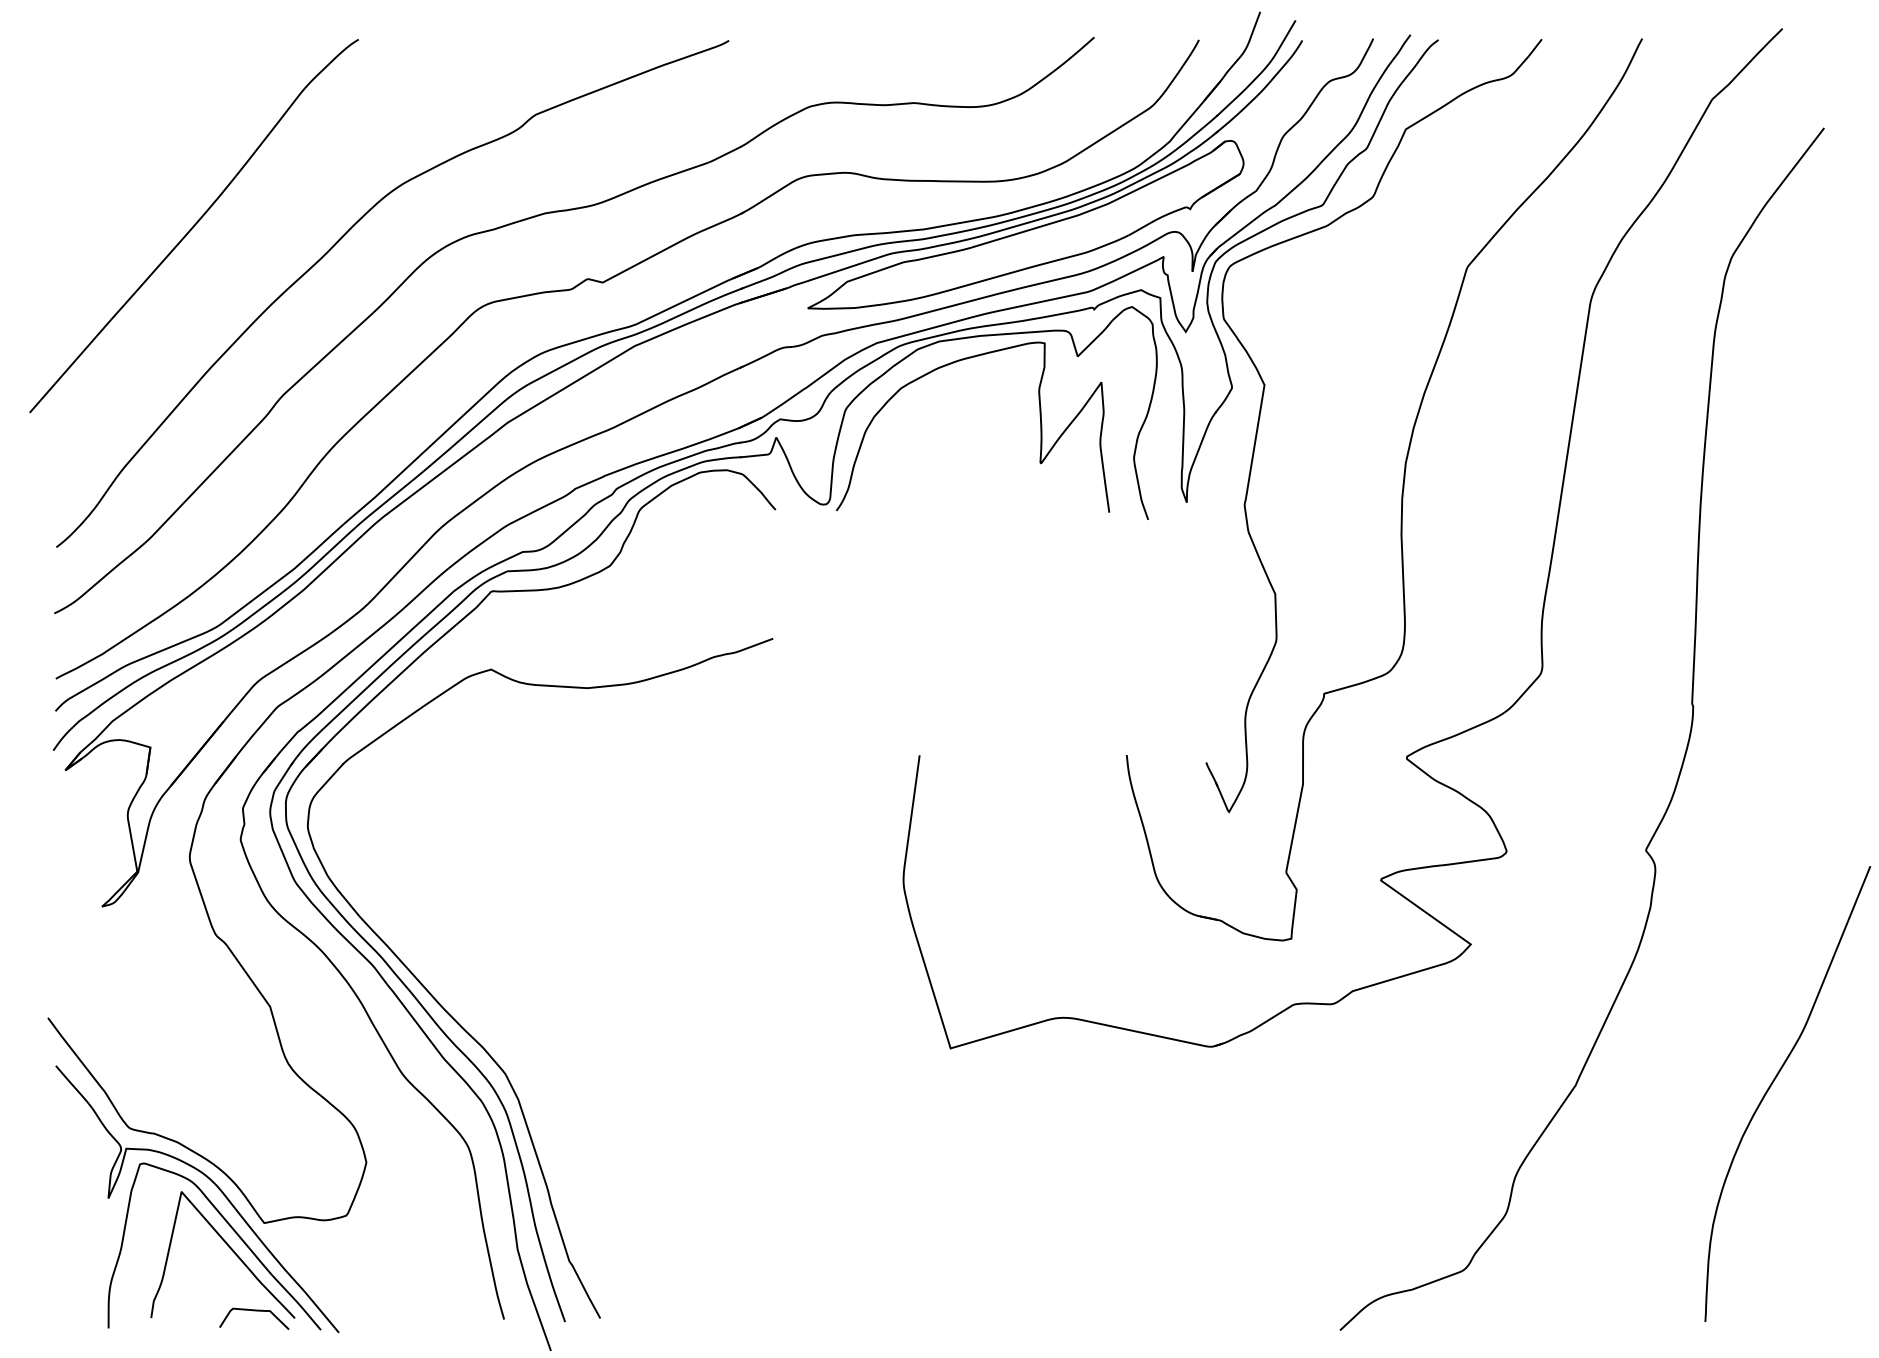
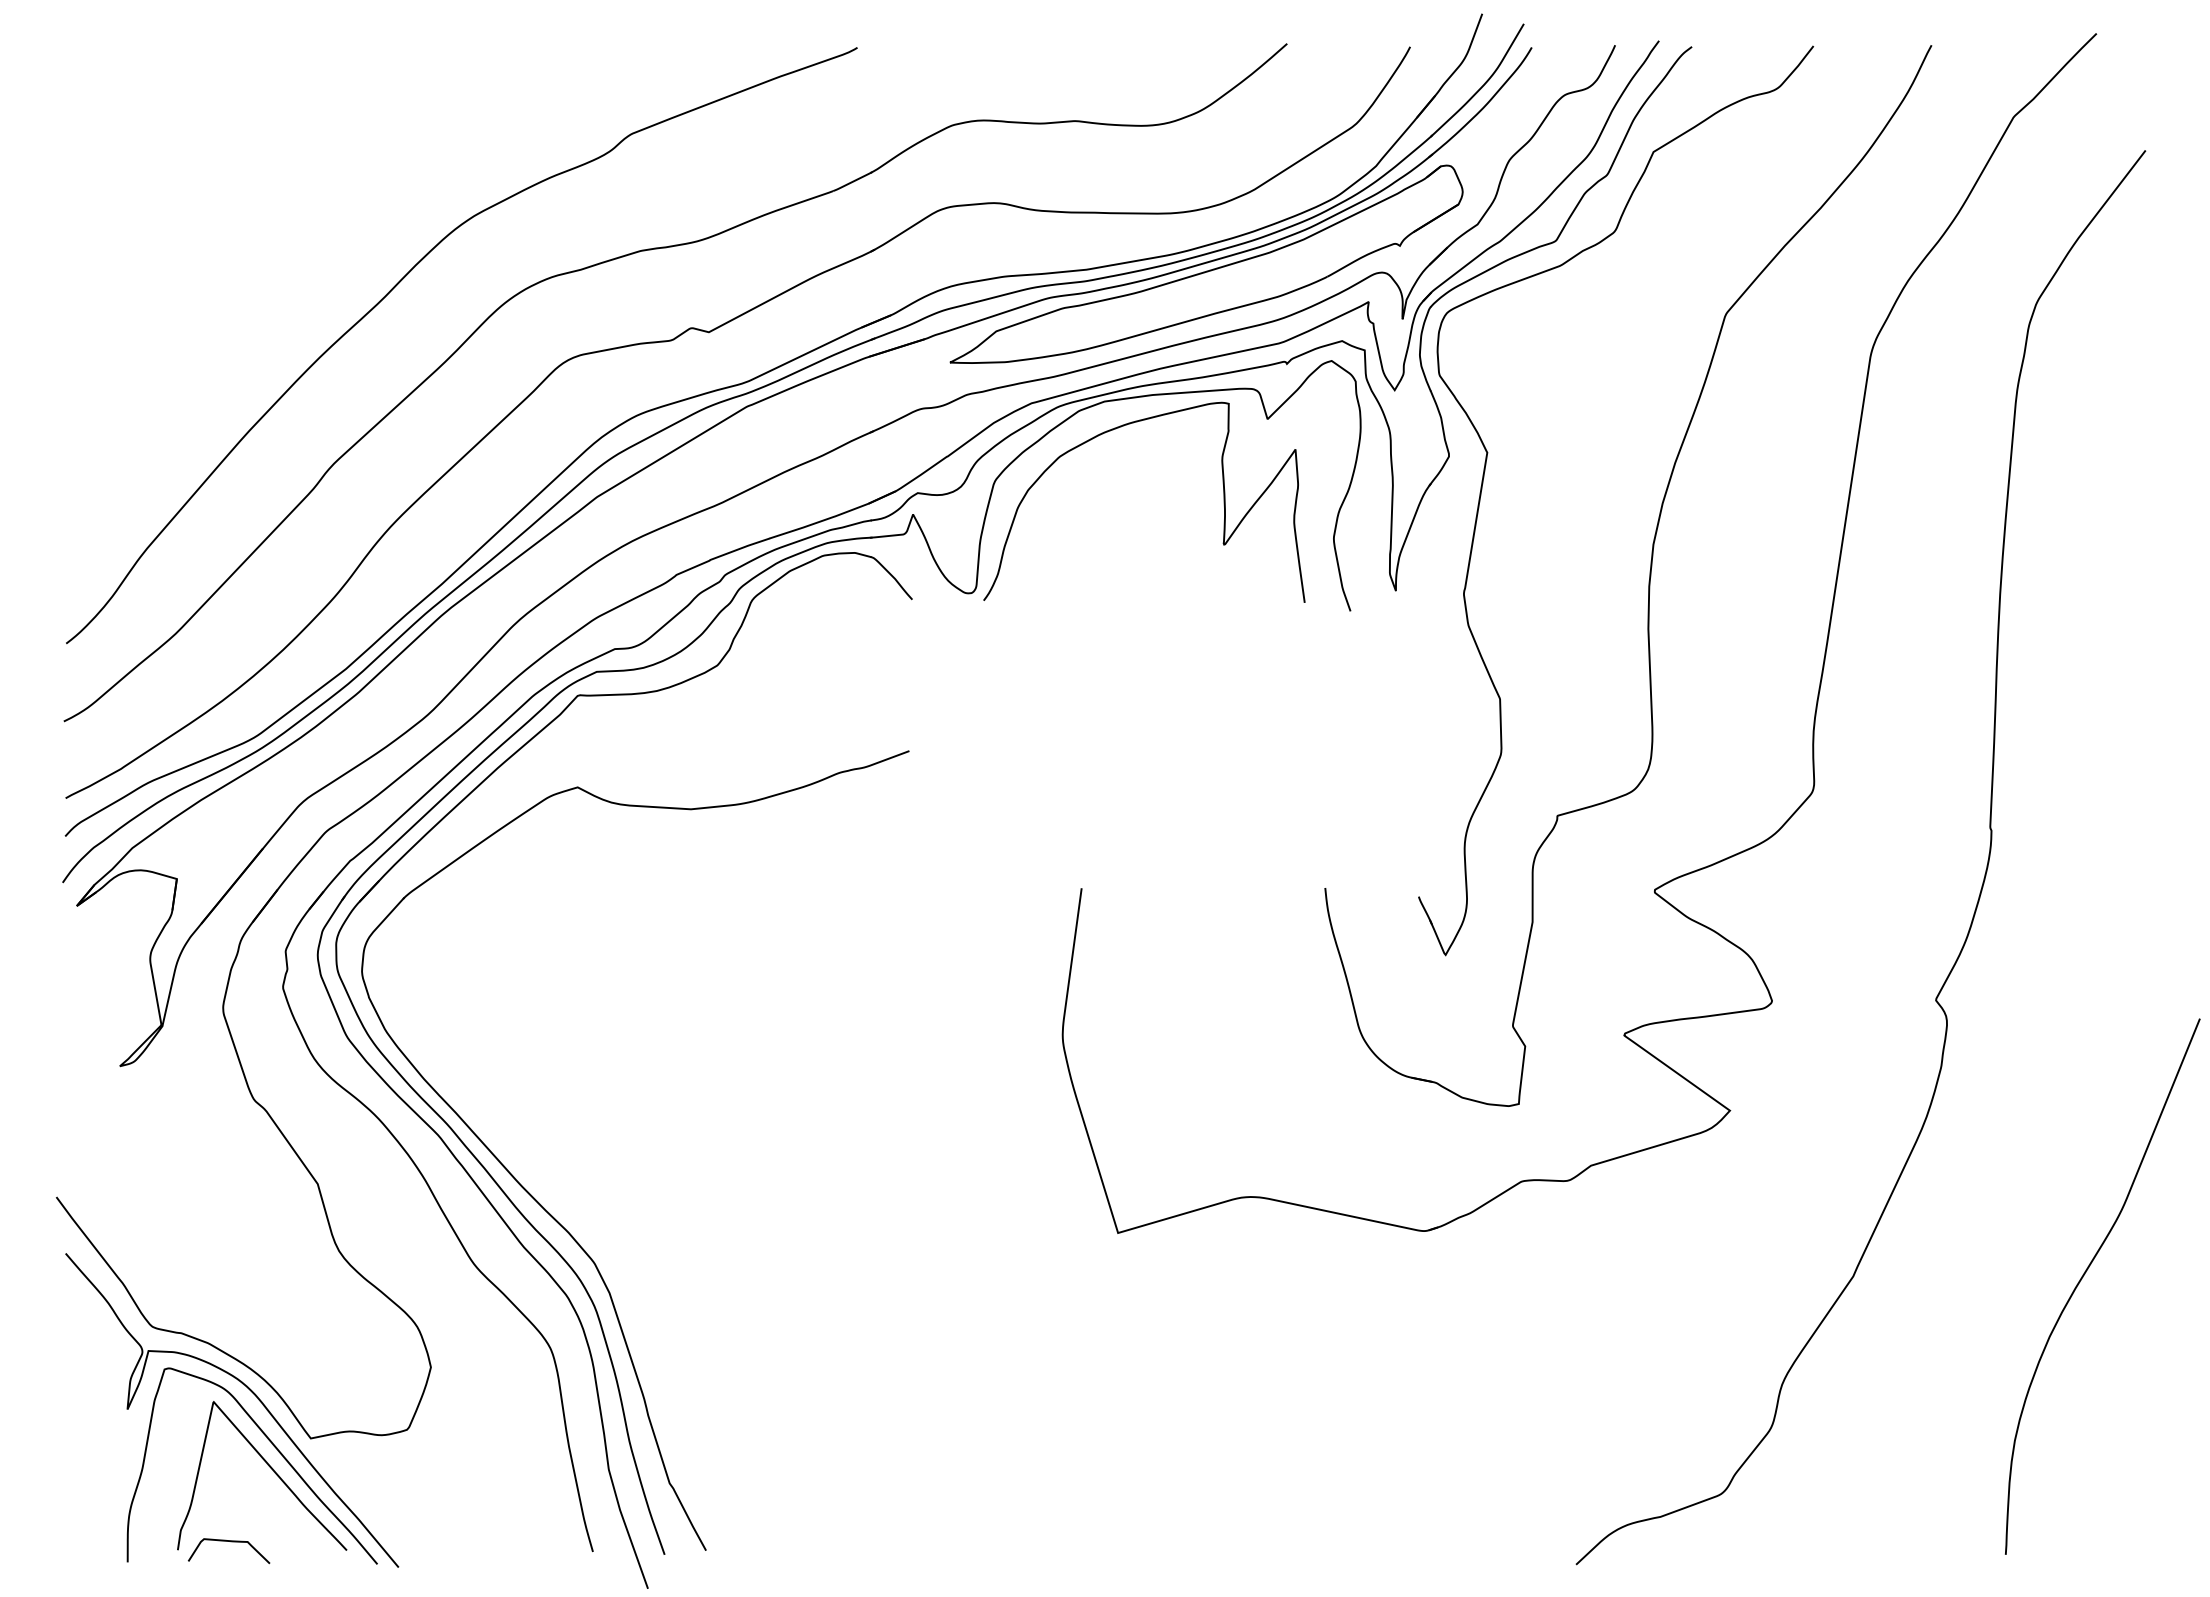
curve: (193, 225) -> (227, 265), removed
curve: (255, 1311) -> (230, 1542), moved

